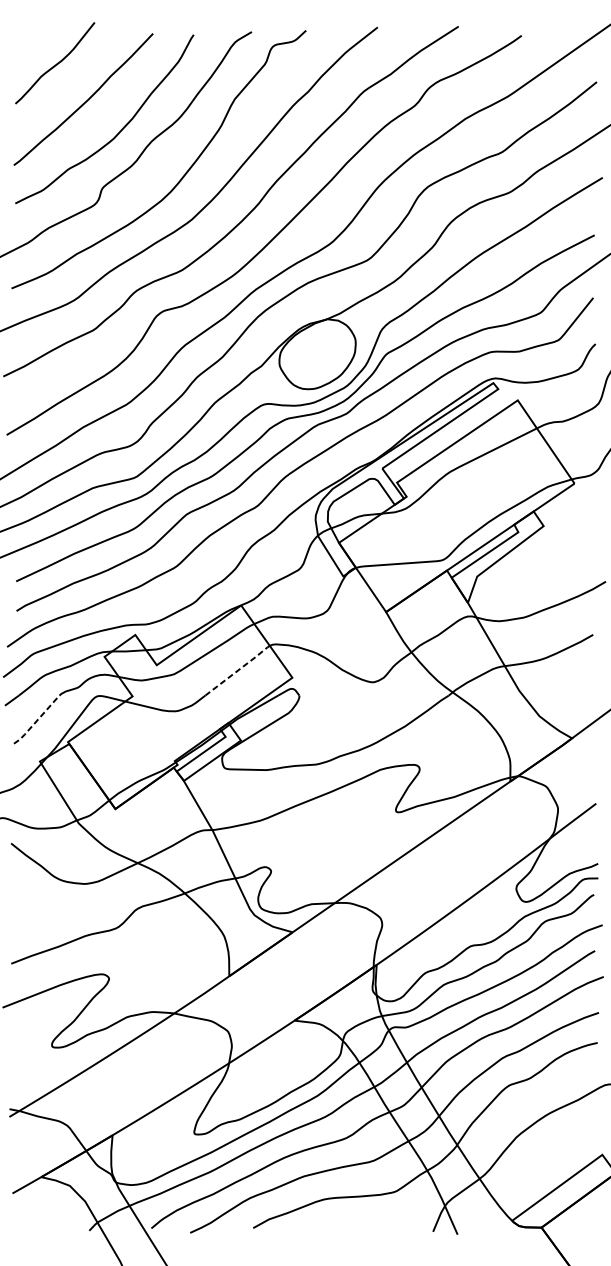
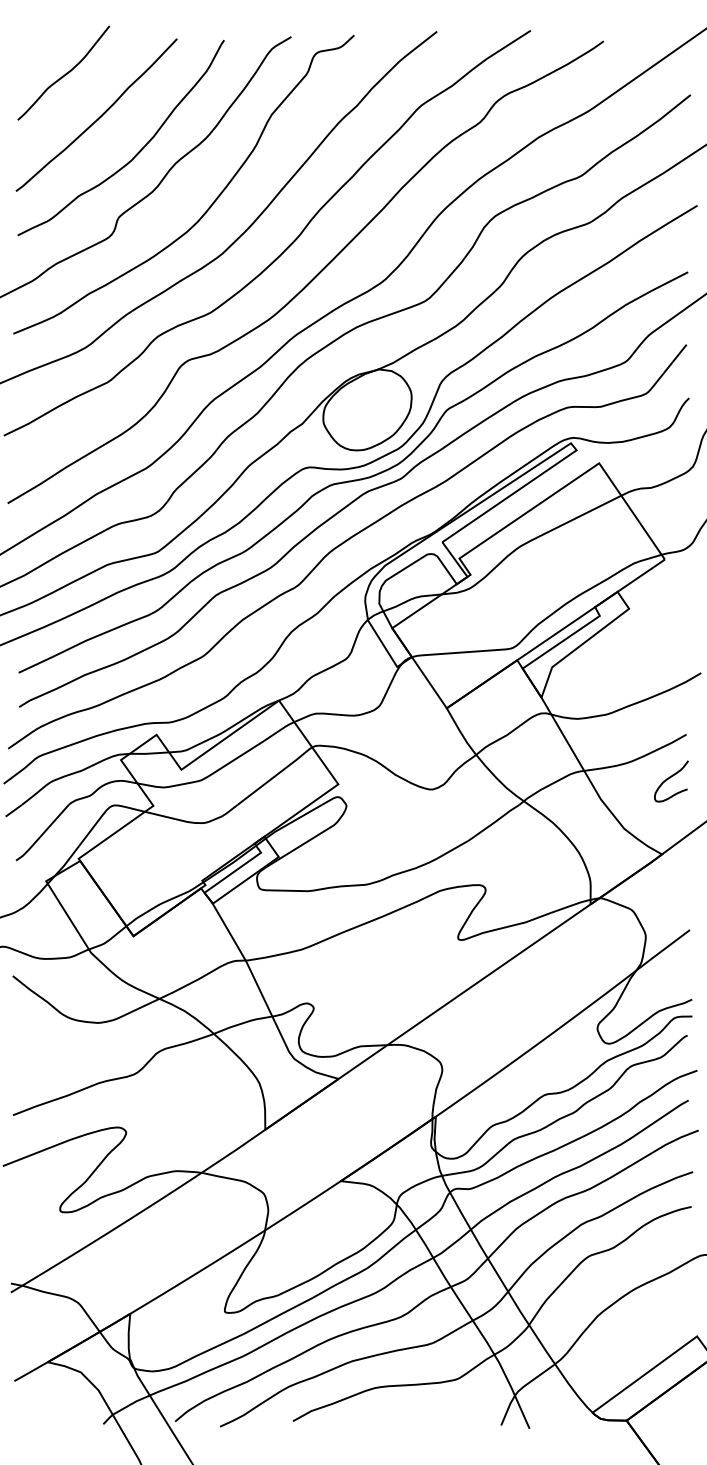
line: (238, 670) -> (276, 775), dashed -> solid
curve: (579, 672) -> (670, 778), added
line: (36, 721) -> (42, 834), dashed -> solid

